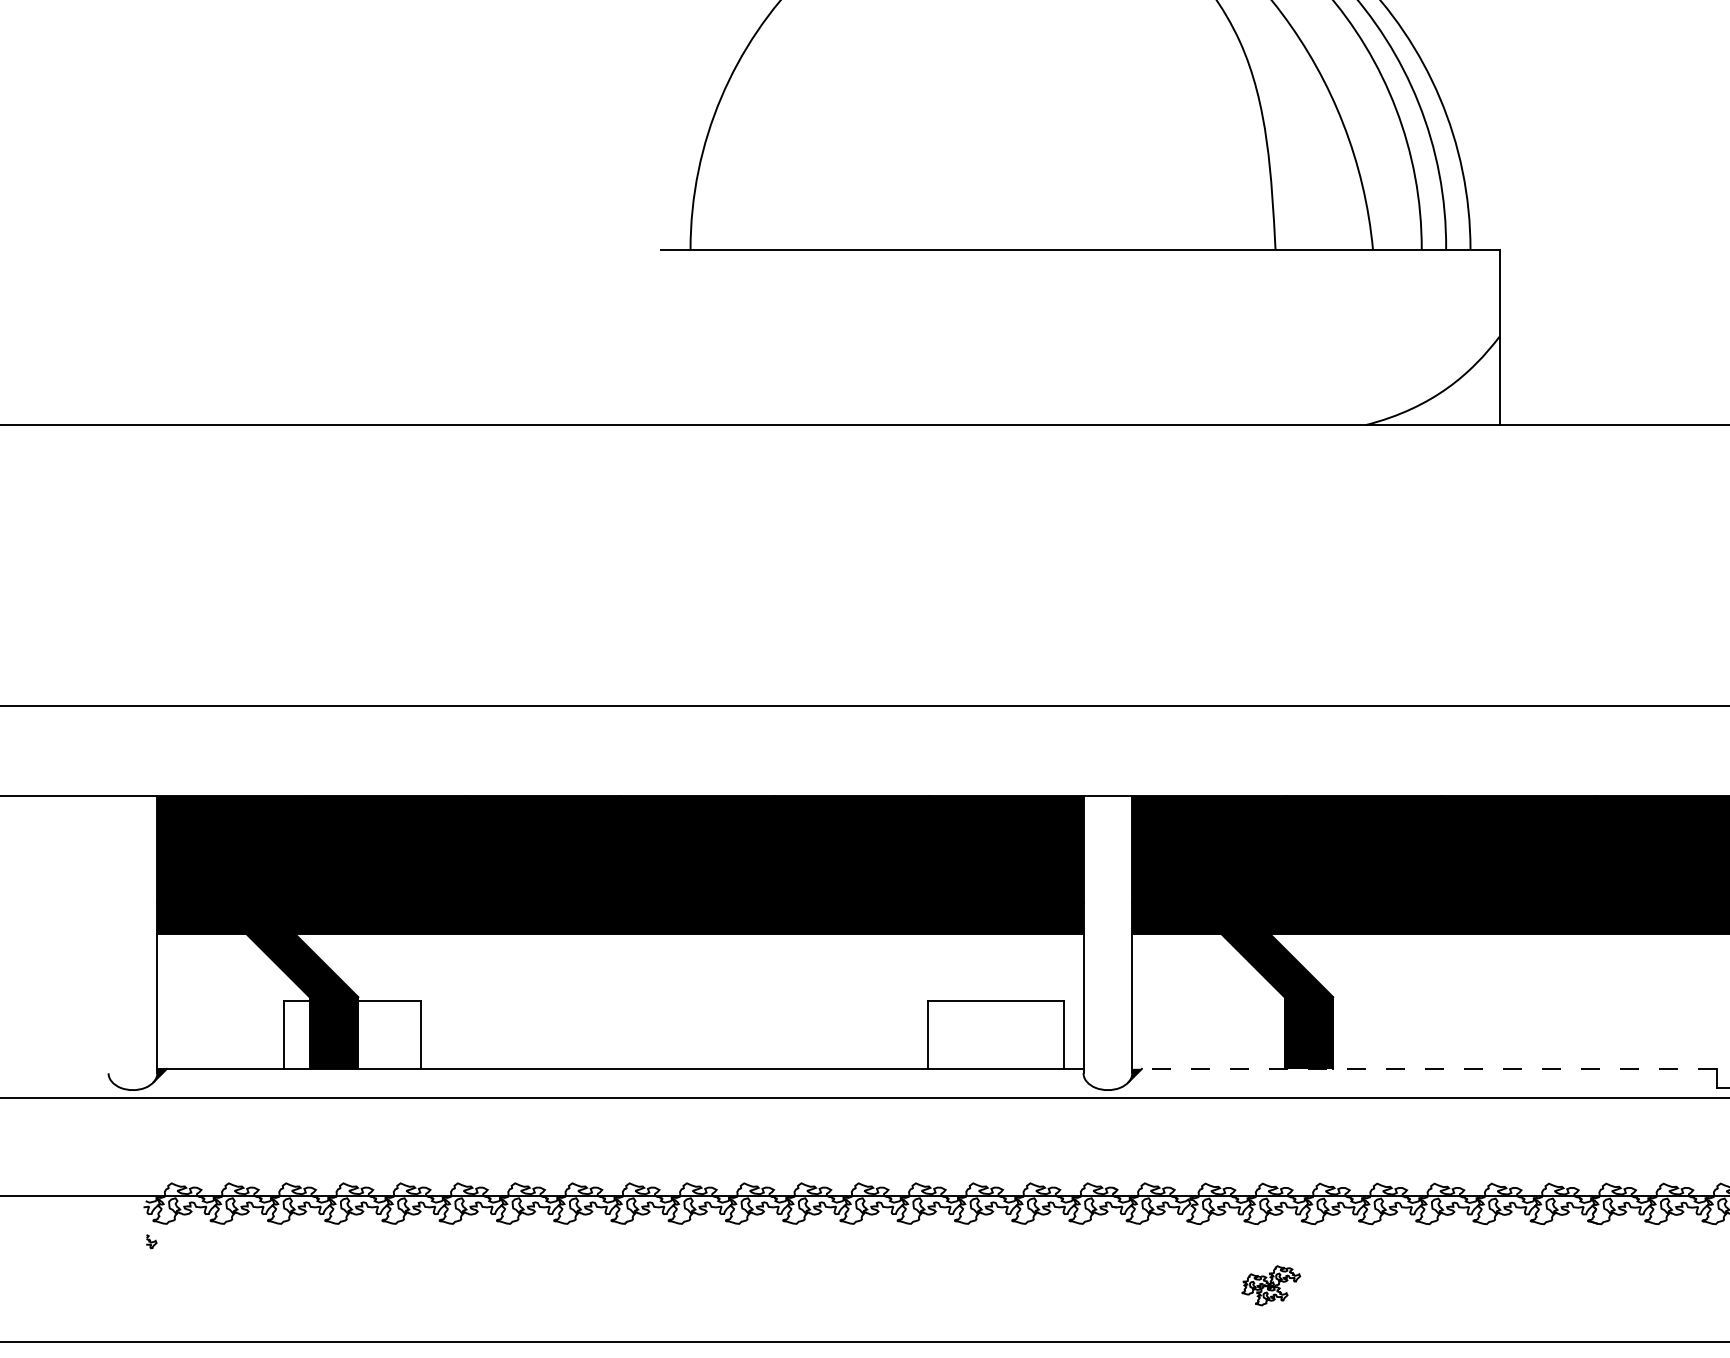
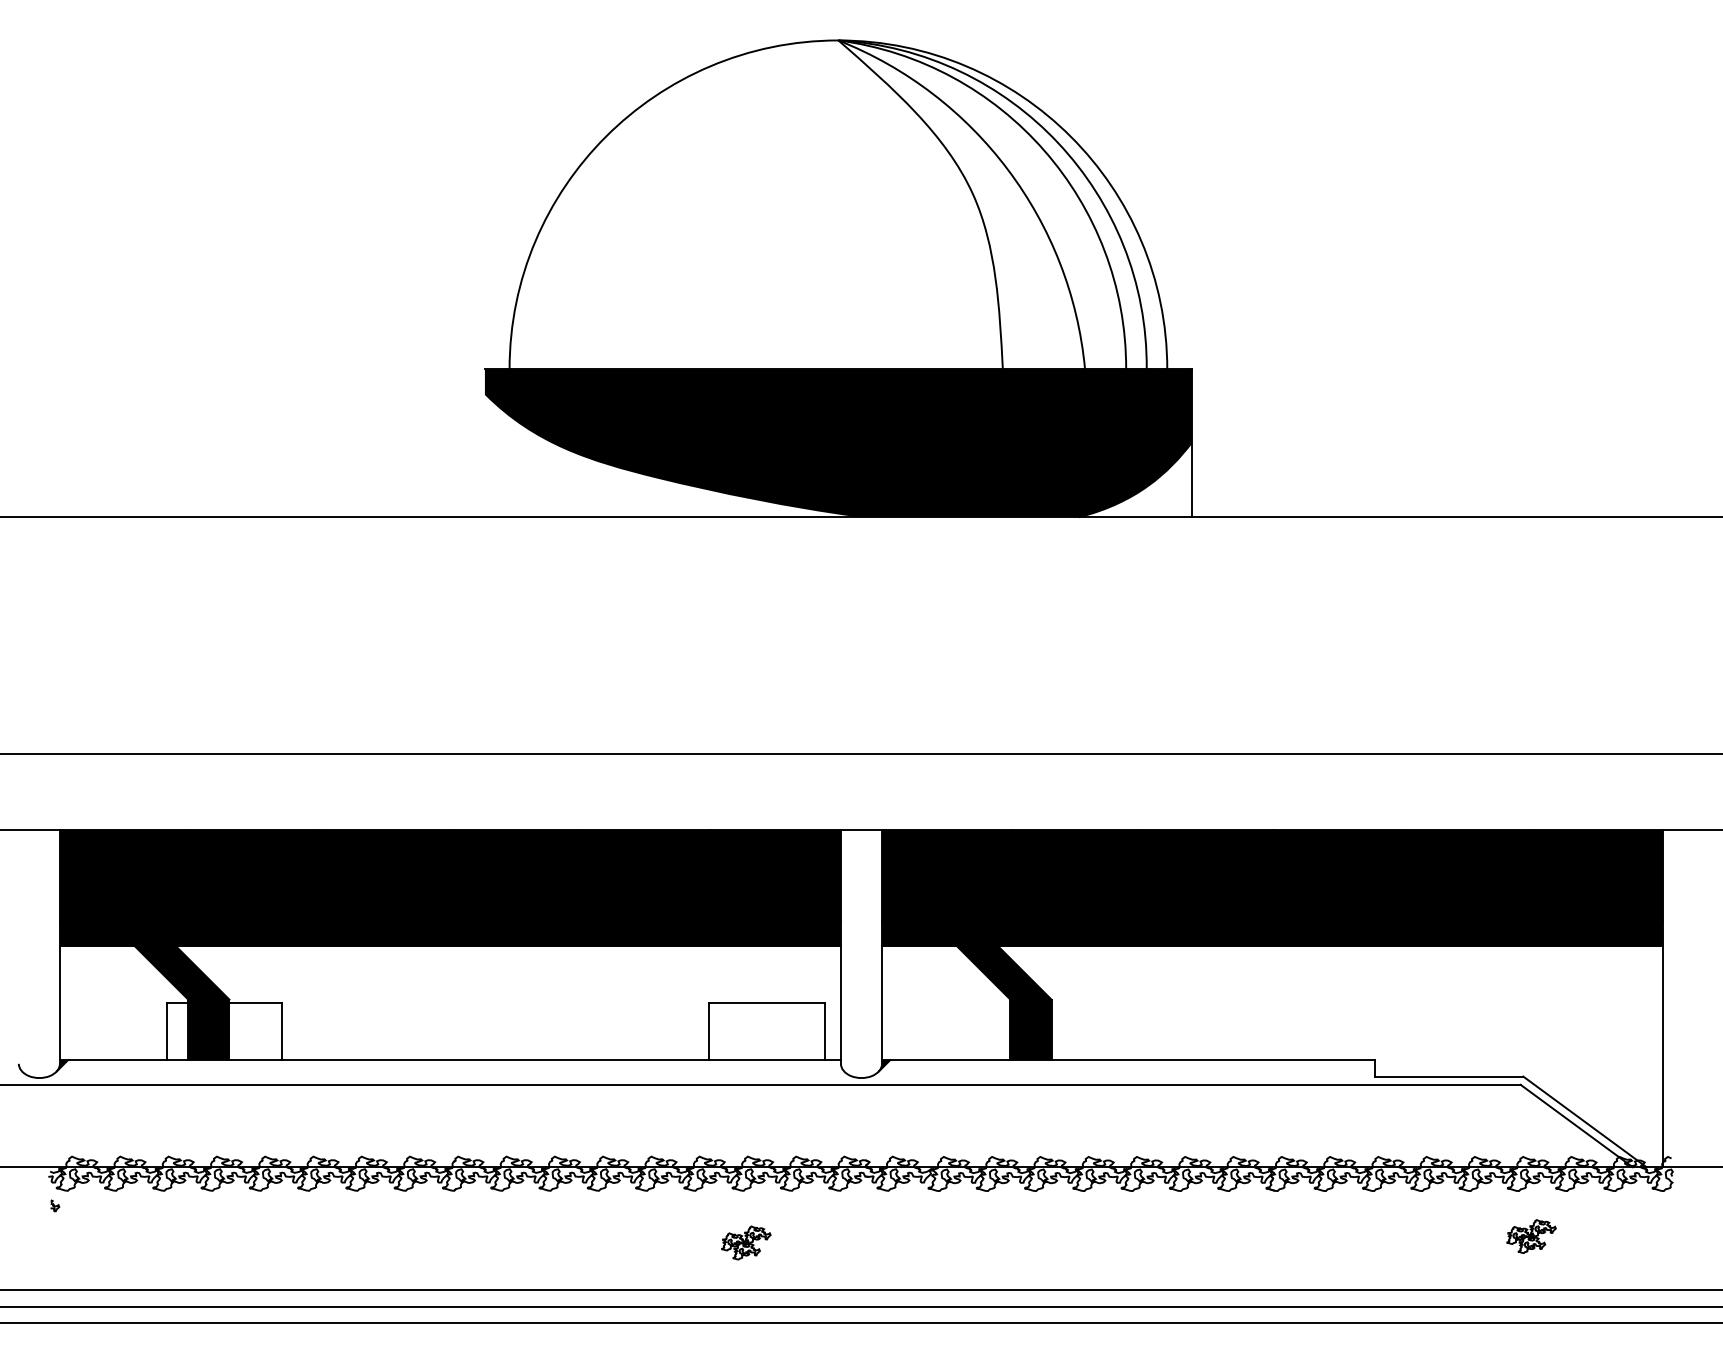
fill: (1079, 337) -> (837, 443), added
line: (1424, 1069) -> (1128, 1060), dashed -> solid
part: (1271, 1285) -> (746, 1242), moved

